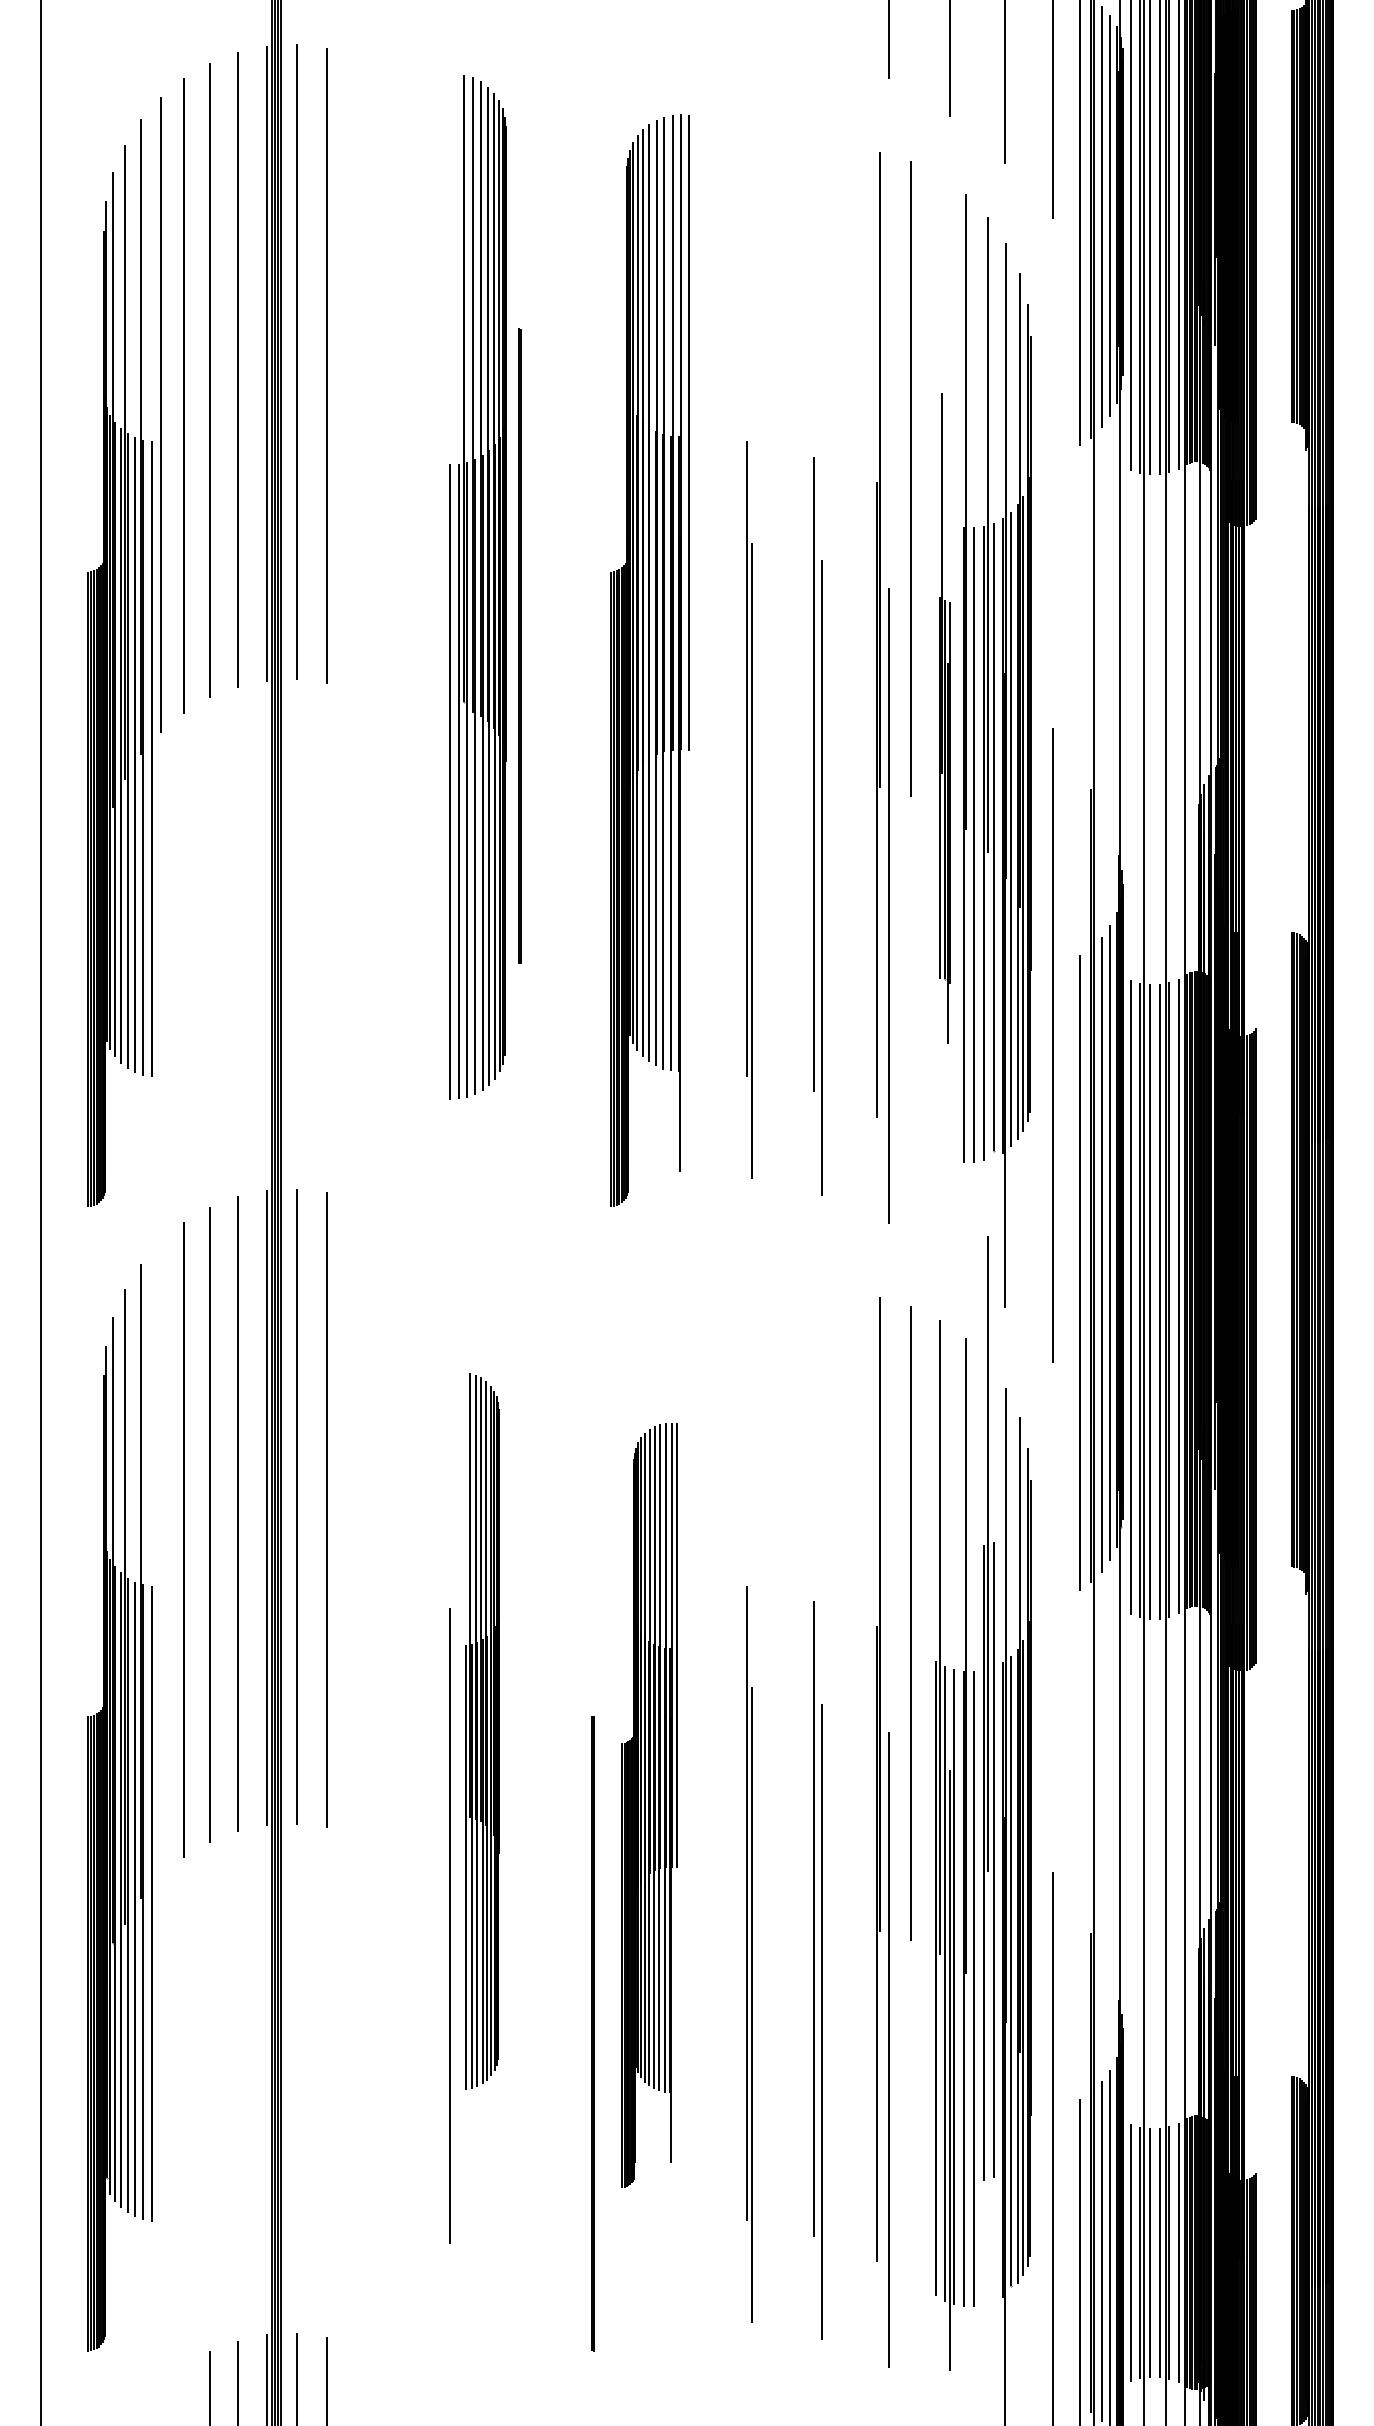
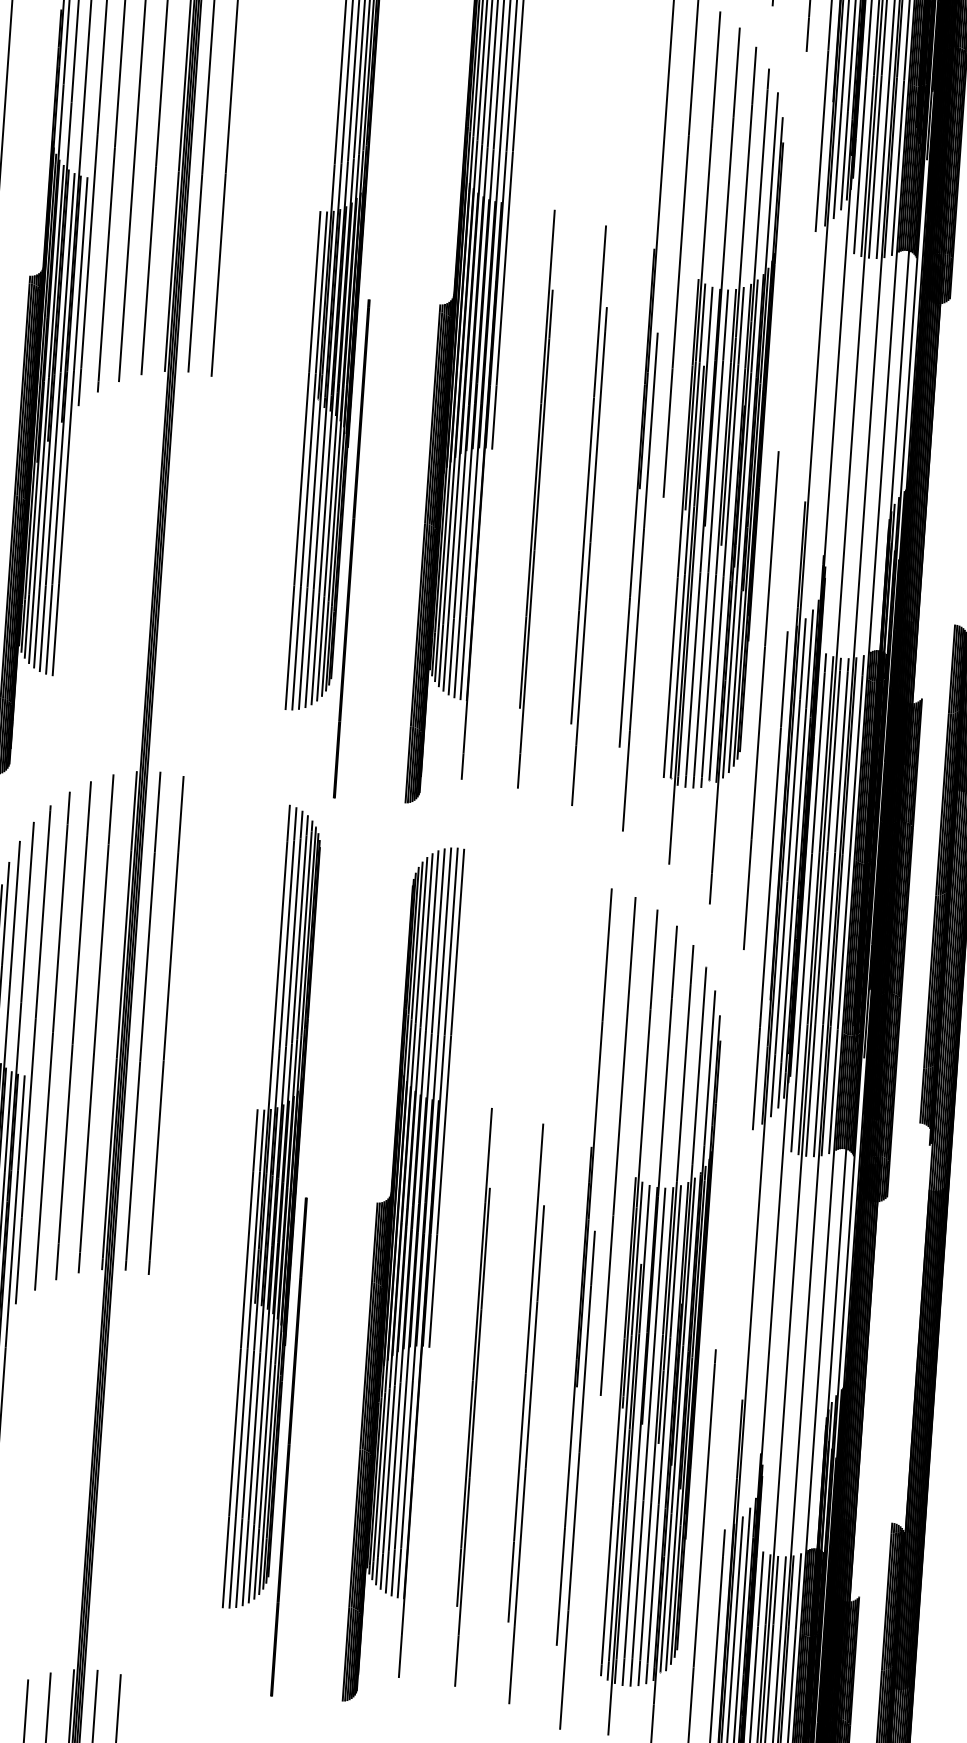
line: (519, 645) -> (351, 548), moved
part: (944, 718) -> (694, 438), size x1.67
line: (160, 1558) -> (32, 1054), added
part: (988, 1708) -> (667, 1315), moved
part: (482, 1731) -> (276, 1207), size x1.43
part: (649, 1805) -> (403, 1275), size x1.43
line: (592, 2033) -> (288, 1446), moved

